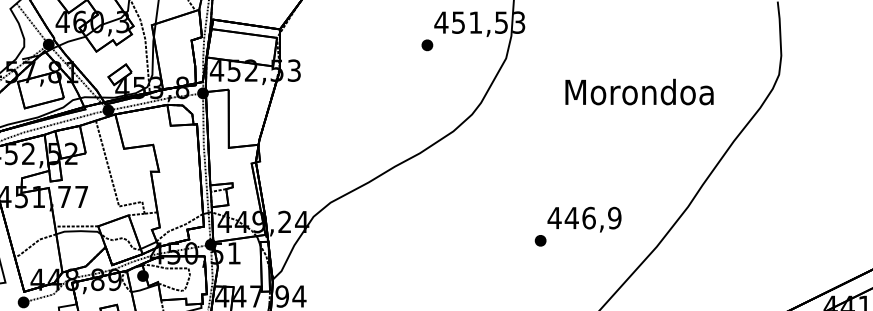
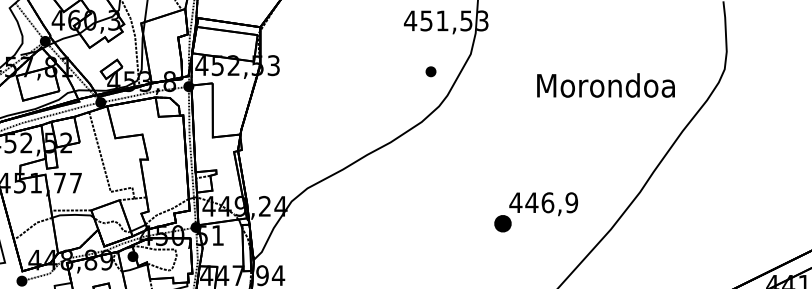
part: (427, 45) -> (431, 71), moved
text: (639, 91) -> (605, 84), moved
part: (540, 240) -> (502, 223), size x1.6

